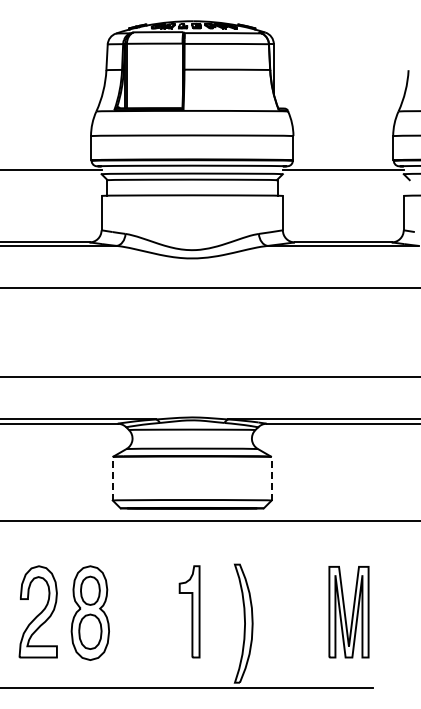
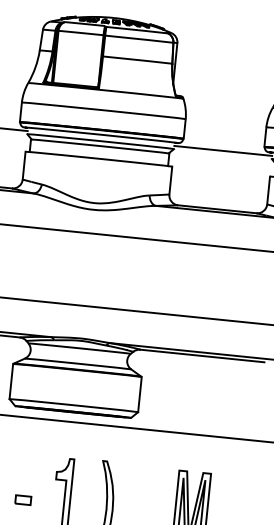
line: (112, 478) -> (11, 381), dashed -> solid
line: (271, 478) -> (139, 394), dashed -> solid
part: (142, 622) -> (23, 500), added

